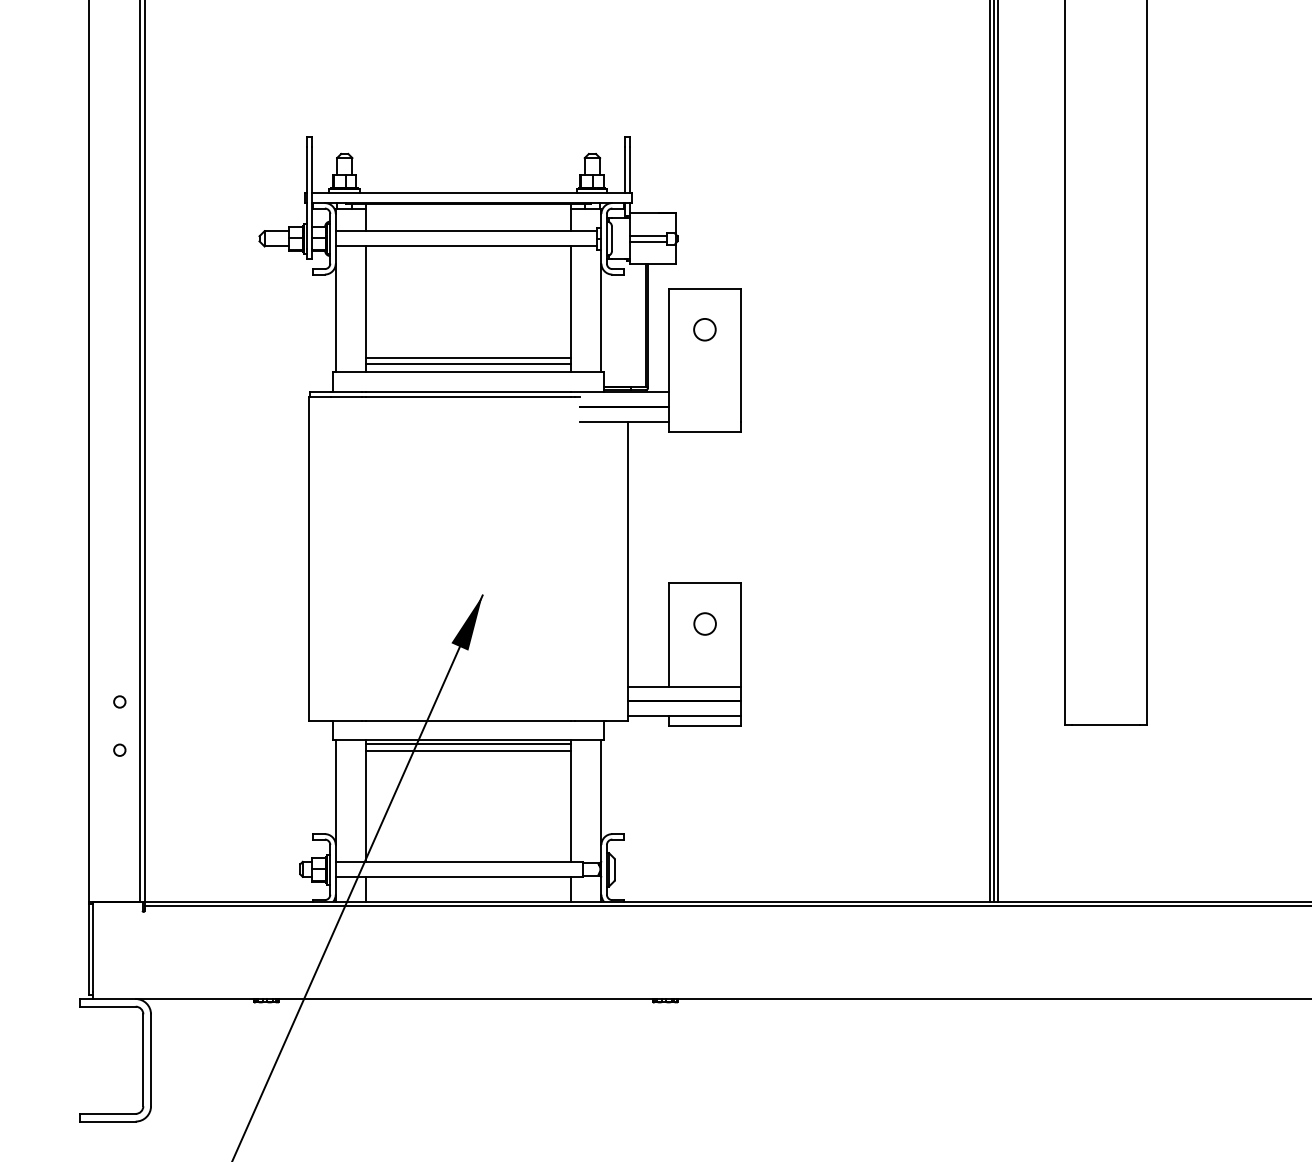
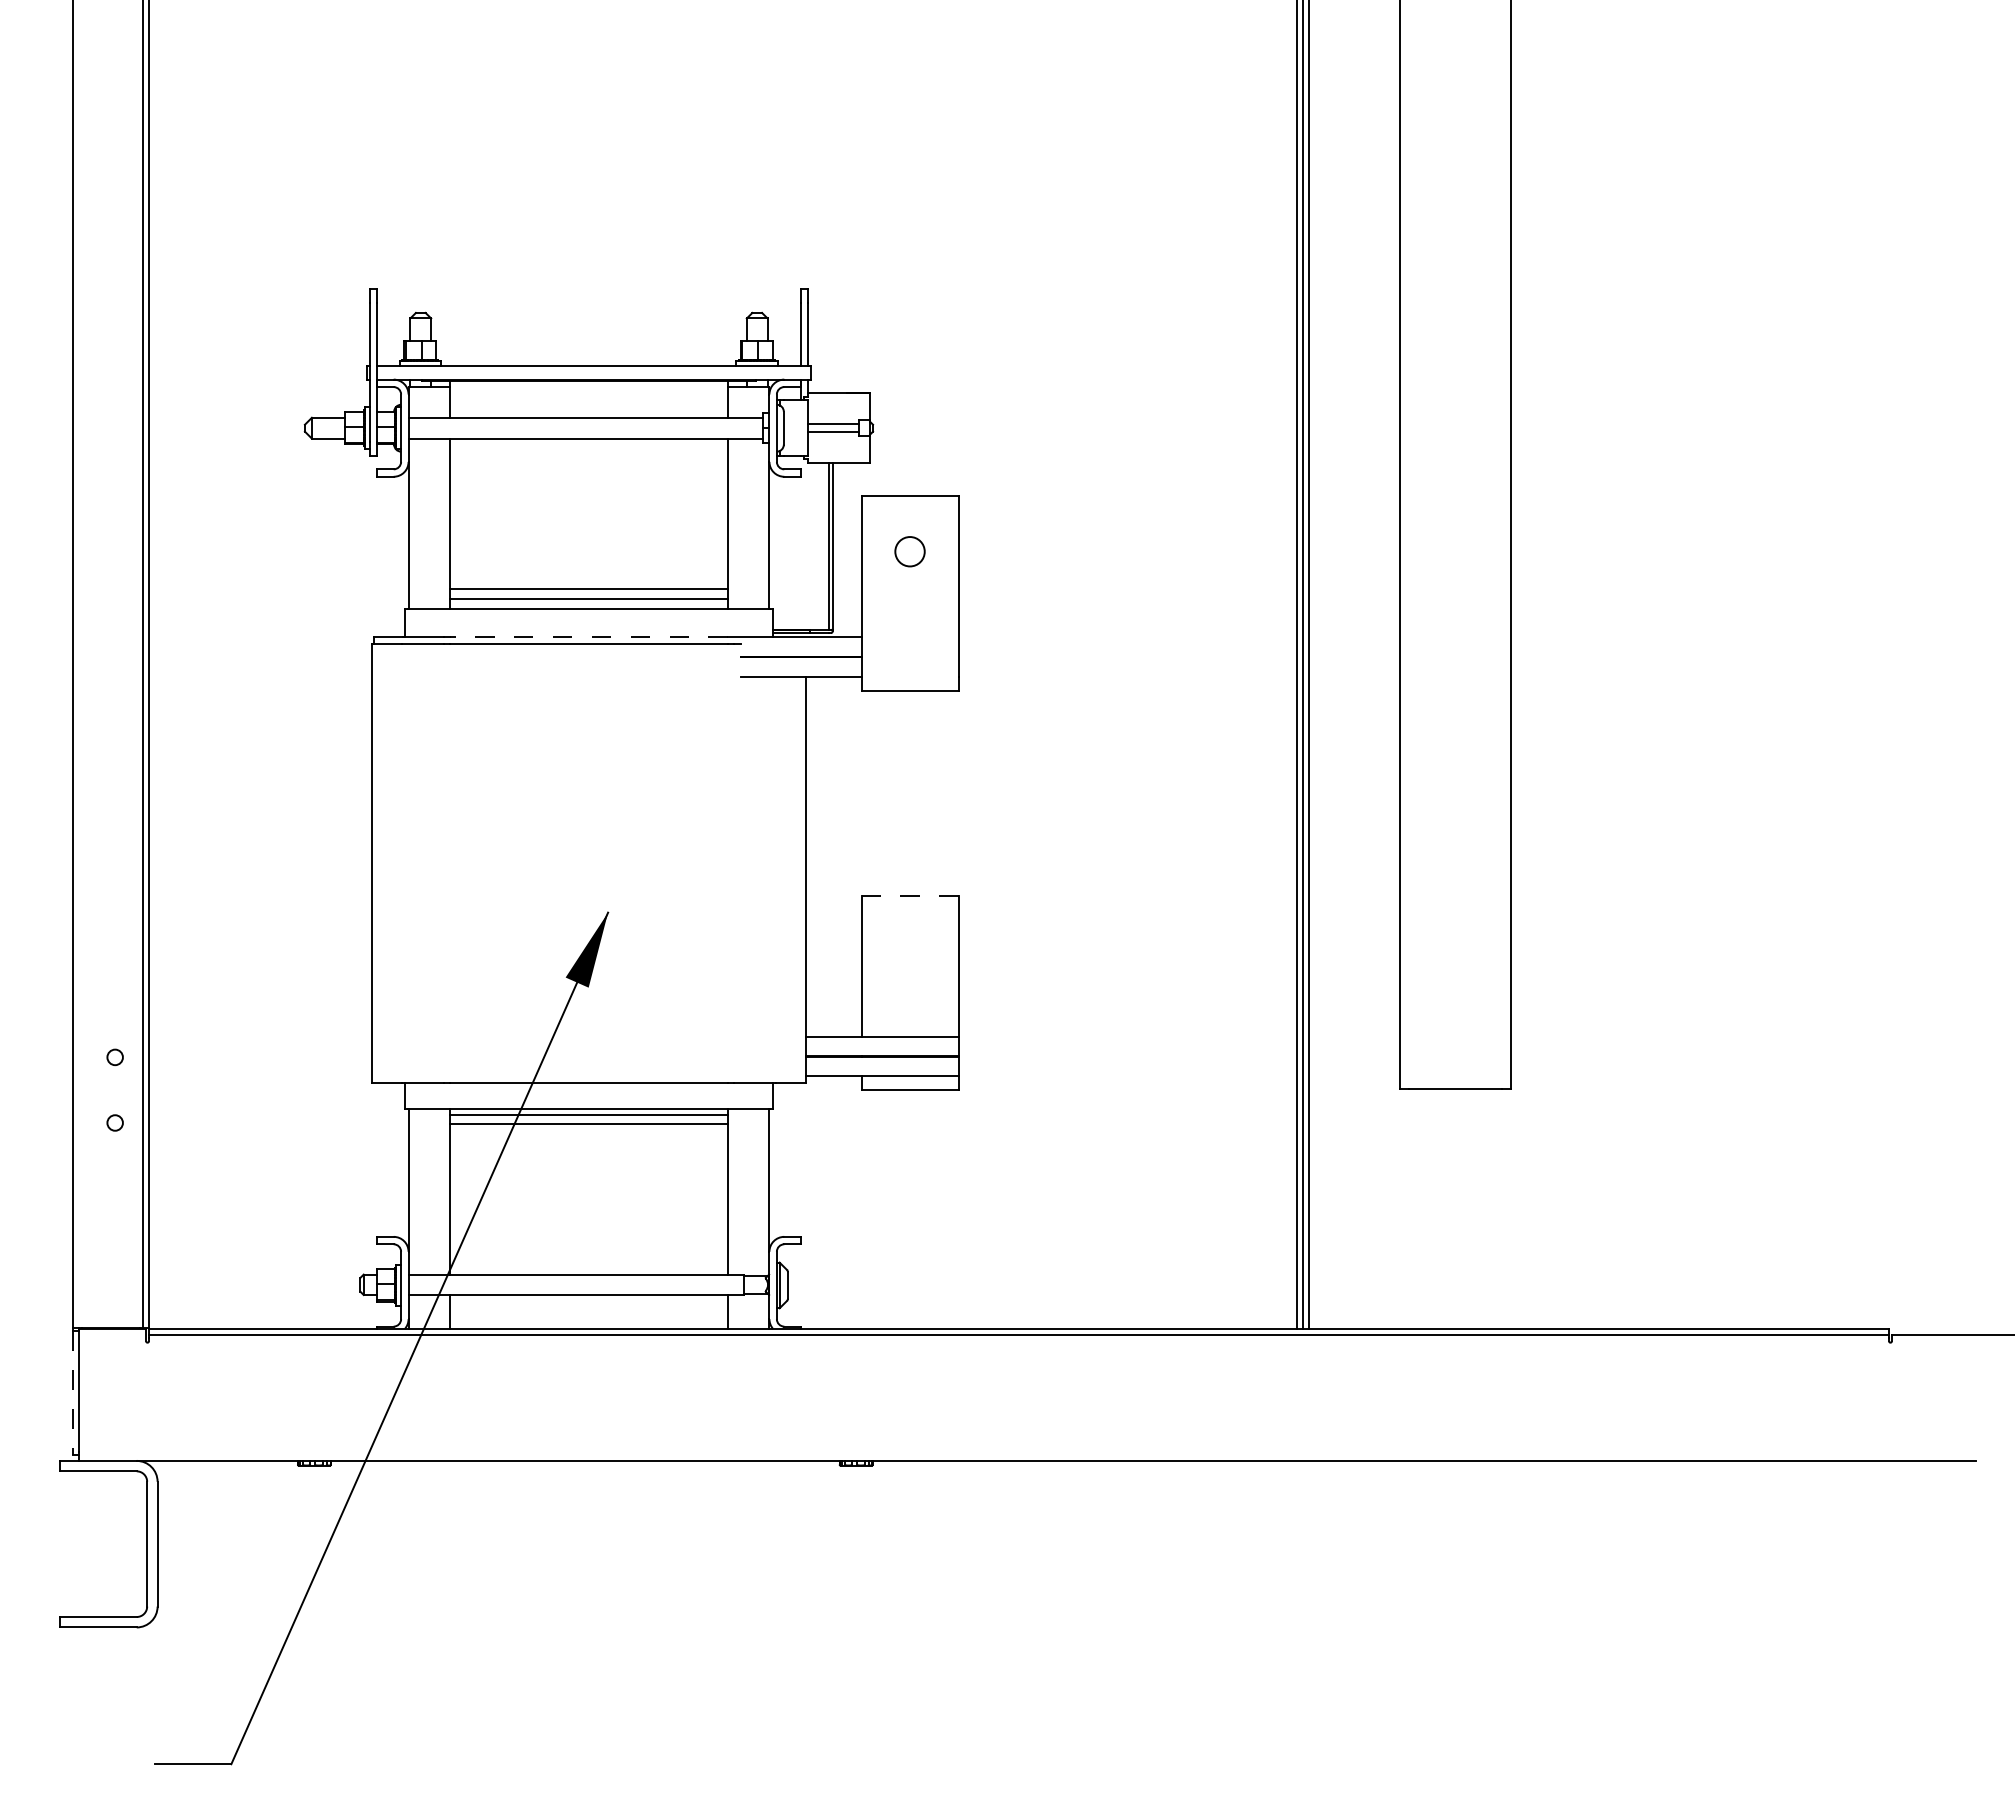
line: (468, 392) -> (589, 636), solid -> dashed
line: (705, 582) -> (910, 895), solid -> dashed
circle: (704, 624) -> (909, 951), removed
line: (88, 949) -> (72, 1393), solid -> dashed

